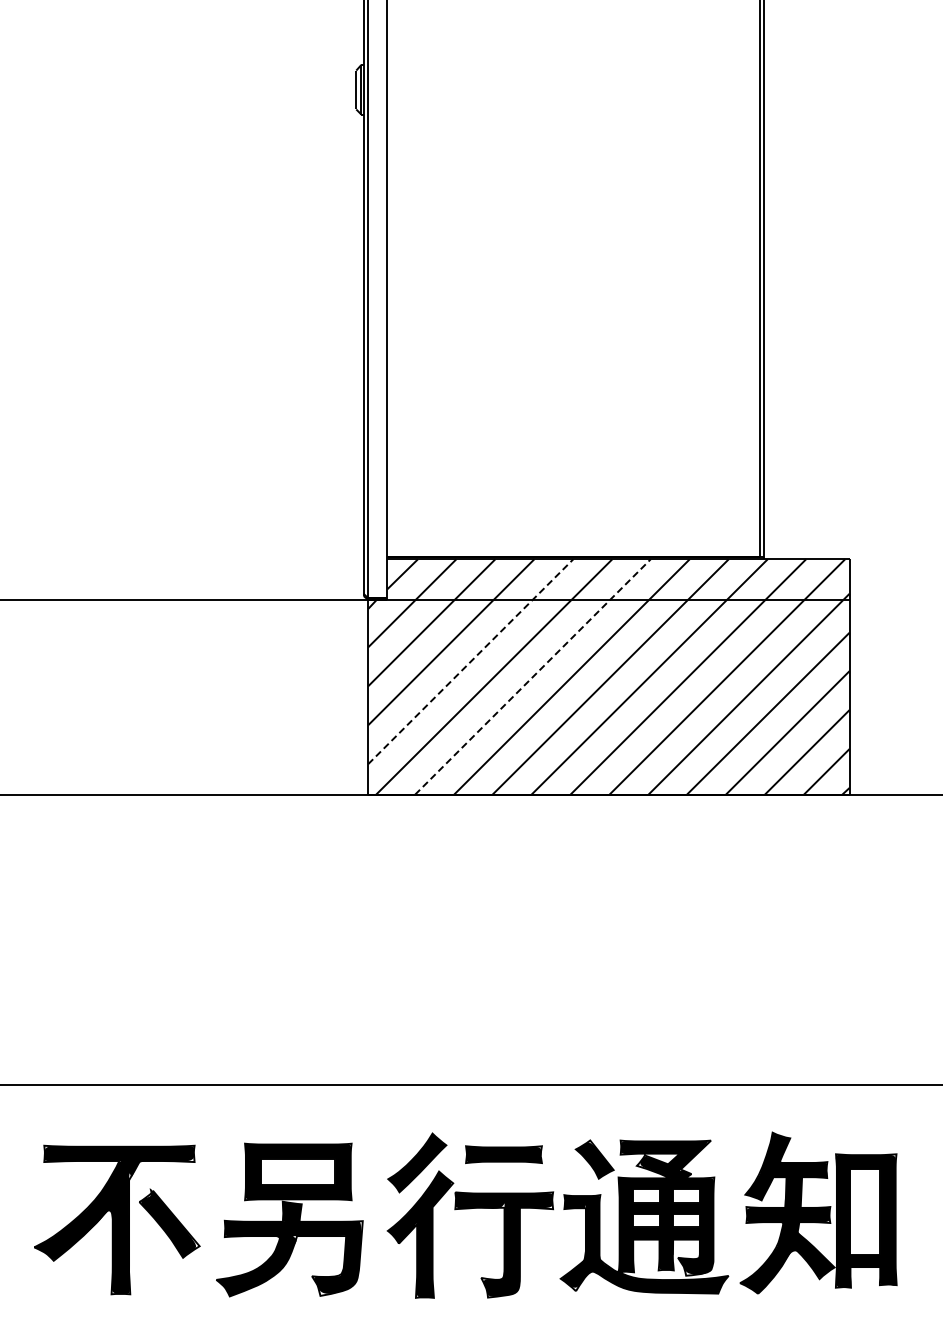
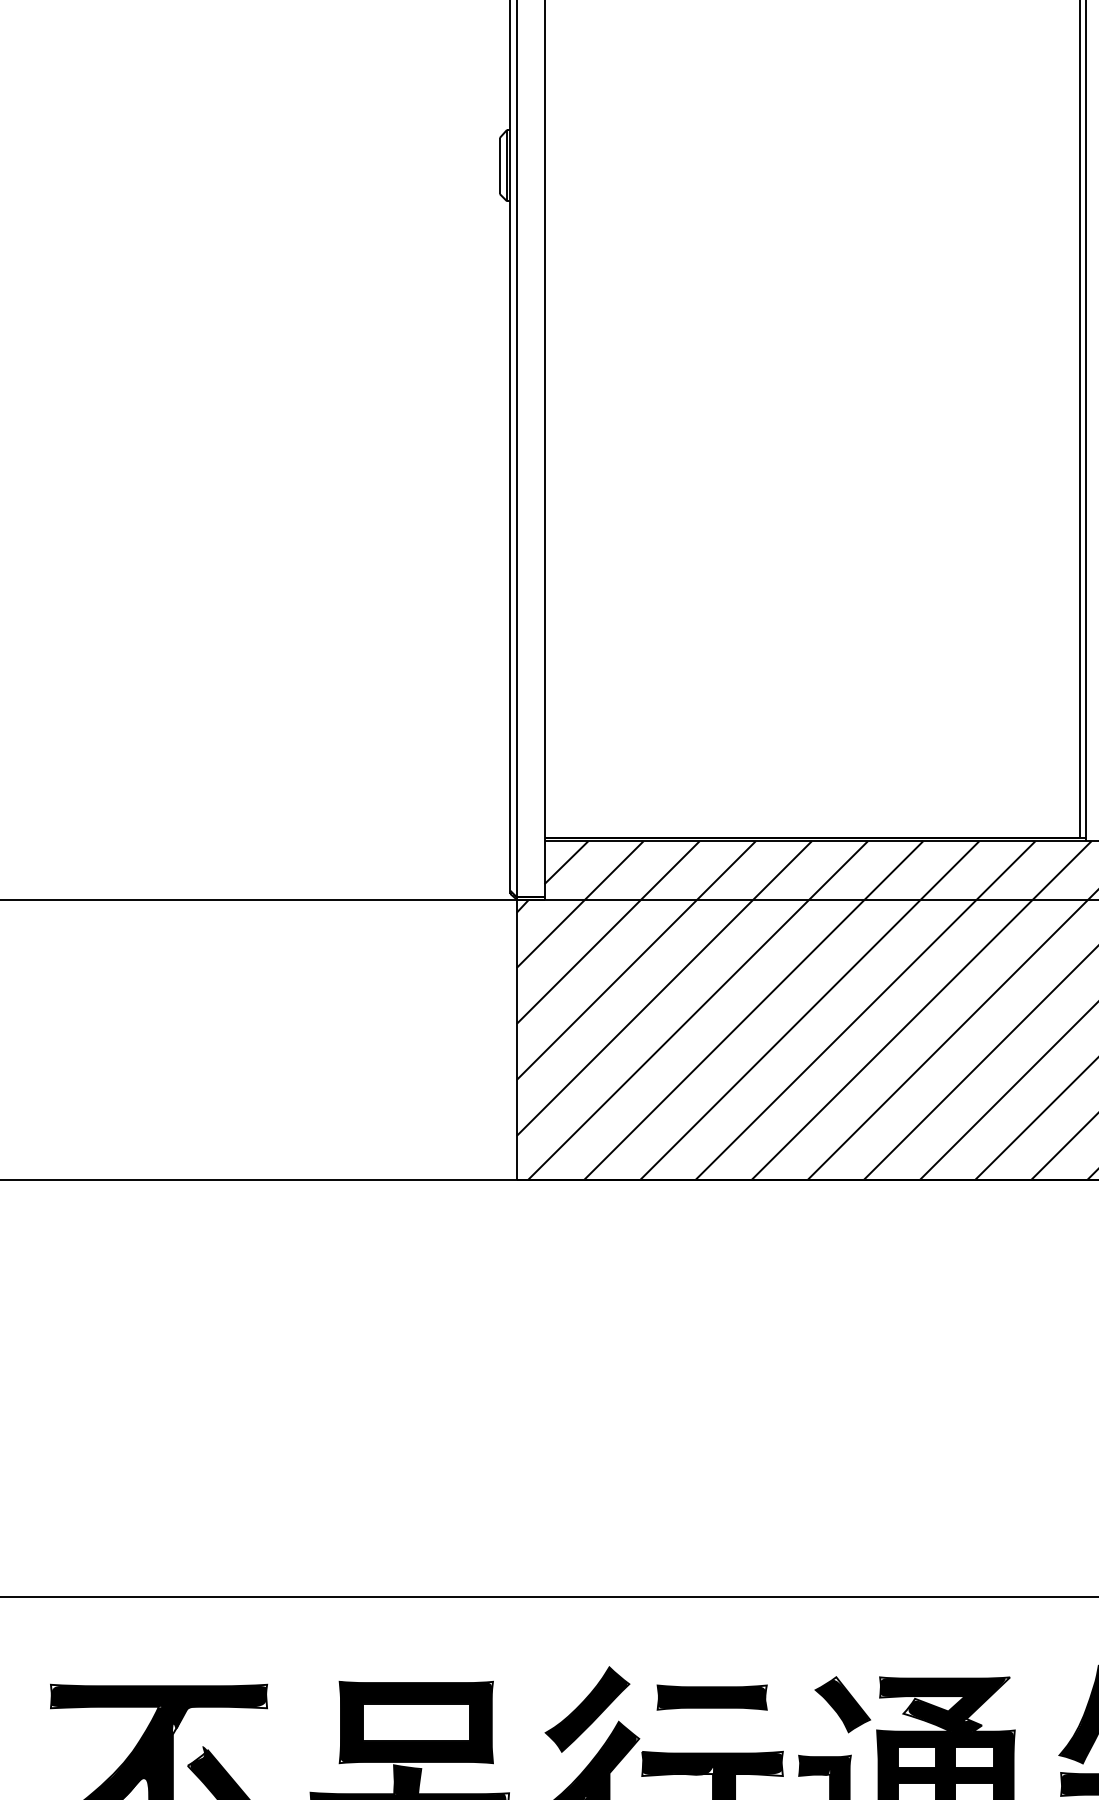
line: (470, 661) -> (664, 988), dashed -> solid
line: (532, 677) -> (753, 1011), dashed -> solid

